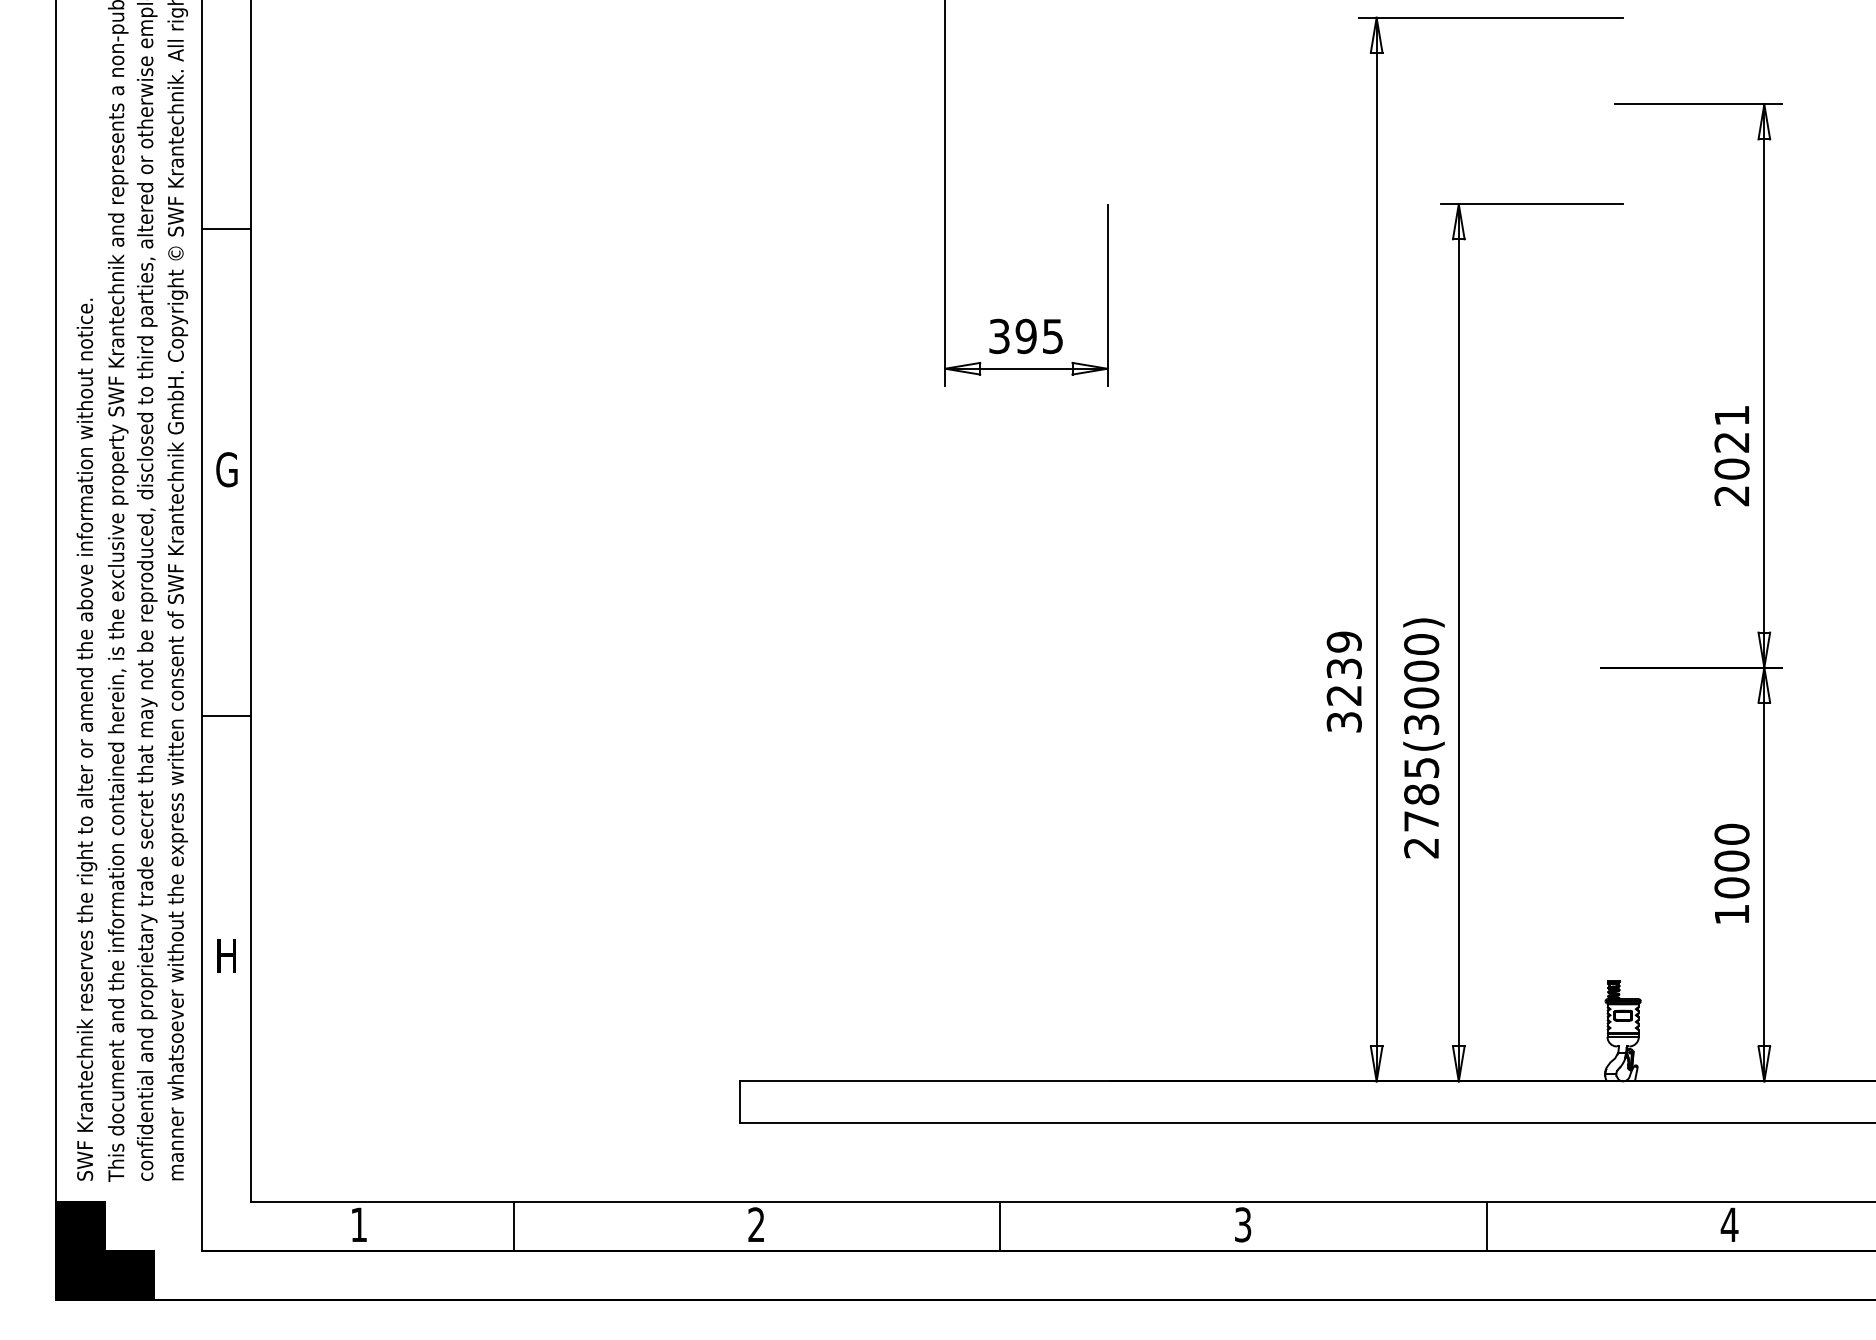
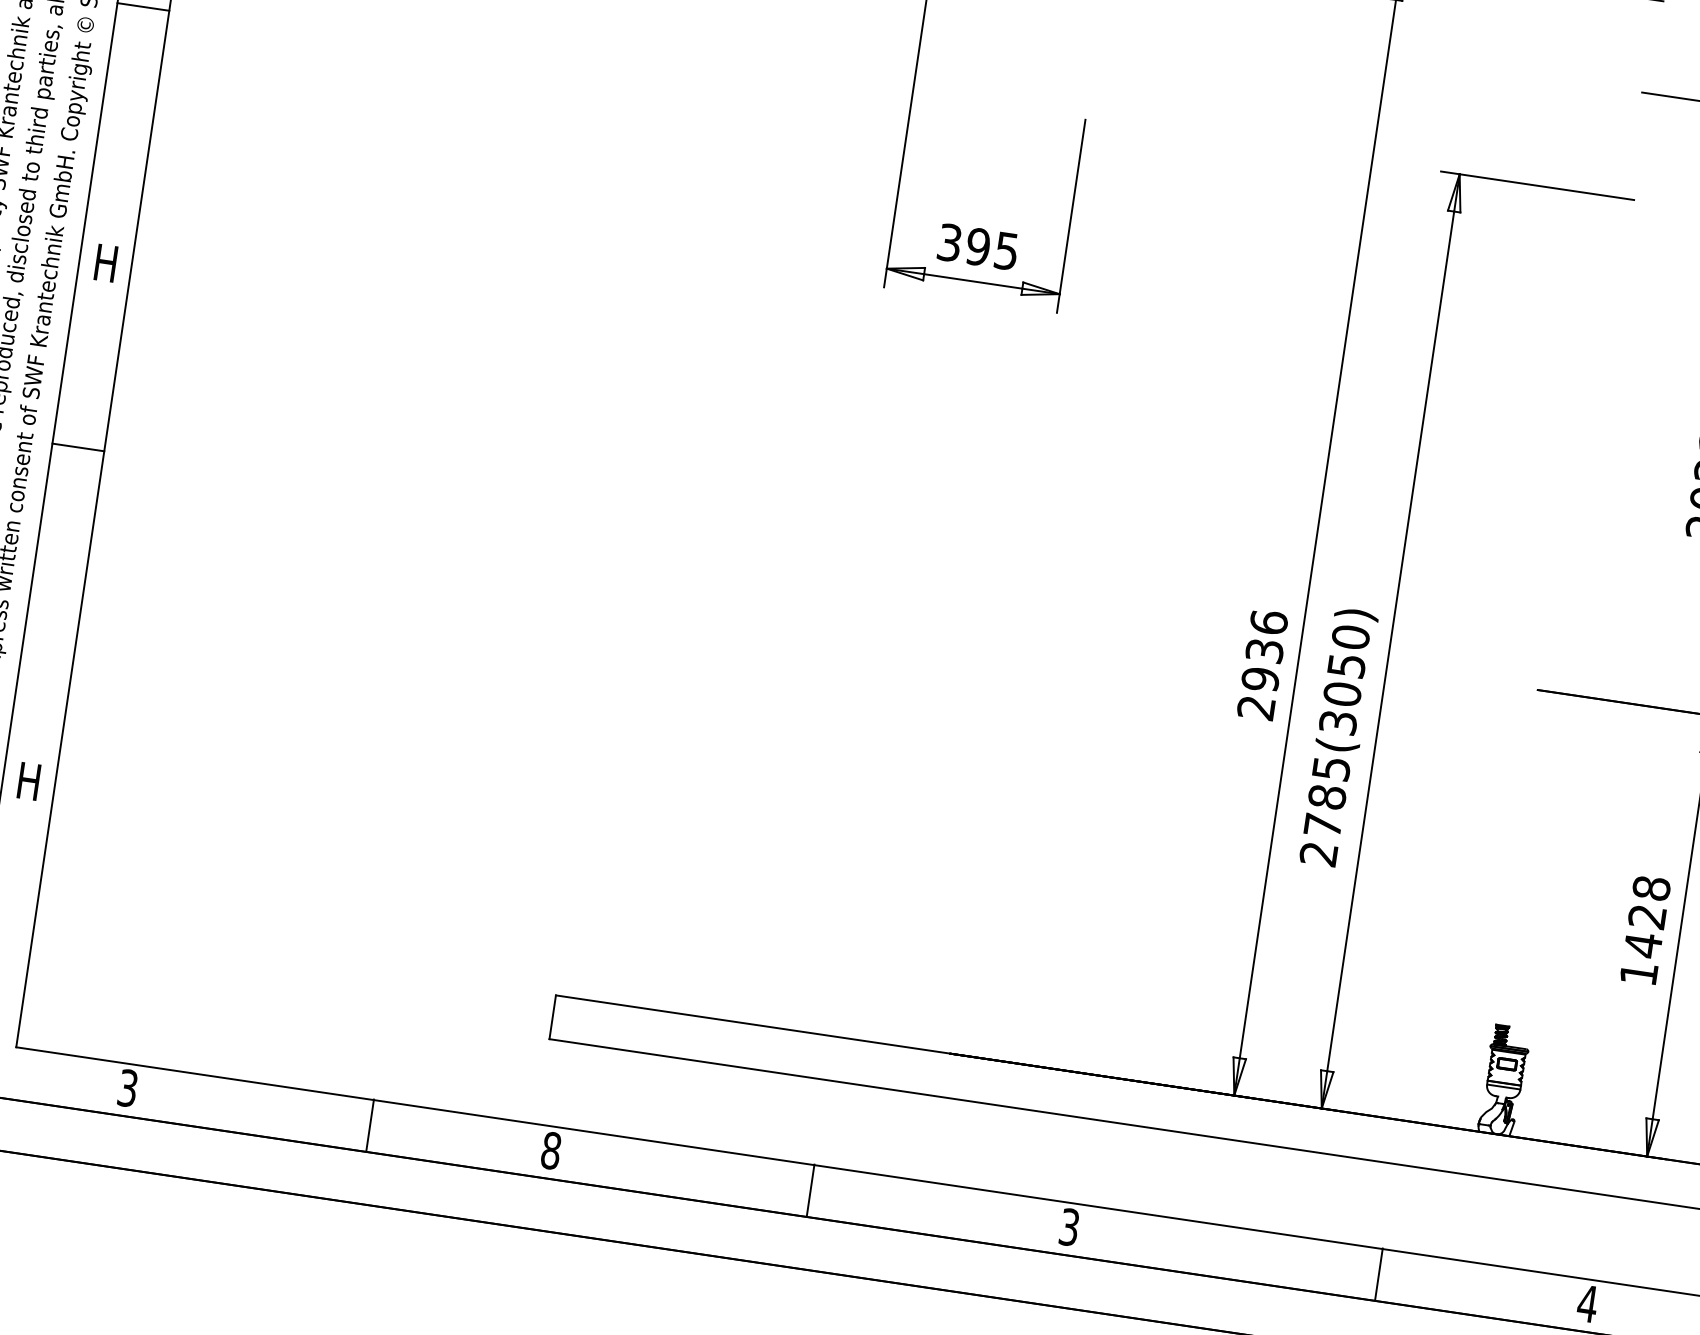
text: (226, 469) -> (105, 262), G -> H
text: (1421, 670) -> (1346, 664), 2785(3000) -> 2785(3050)
text: (1343, 681) -> (1261, 664), 3239 -> 2936
line: (226, 715) -> (78, 447), moved
text: (1731, 861) -> (1646, 917), 1000 -> 1428
text: (359, 1224) -> (128, 1087), 1 -> 3
text: (756, 1224) -> (551, 1150), 2 -> 8
line: (513, 1225) -> (370, 1124), moved
line: (1486, 1225) -> (1378, 1273), moved

